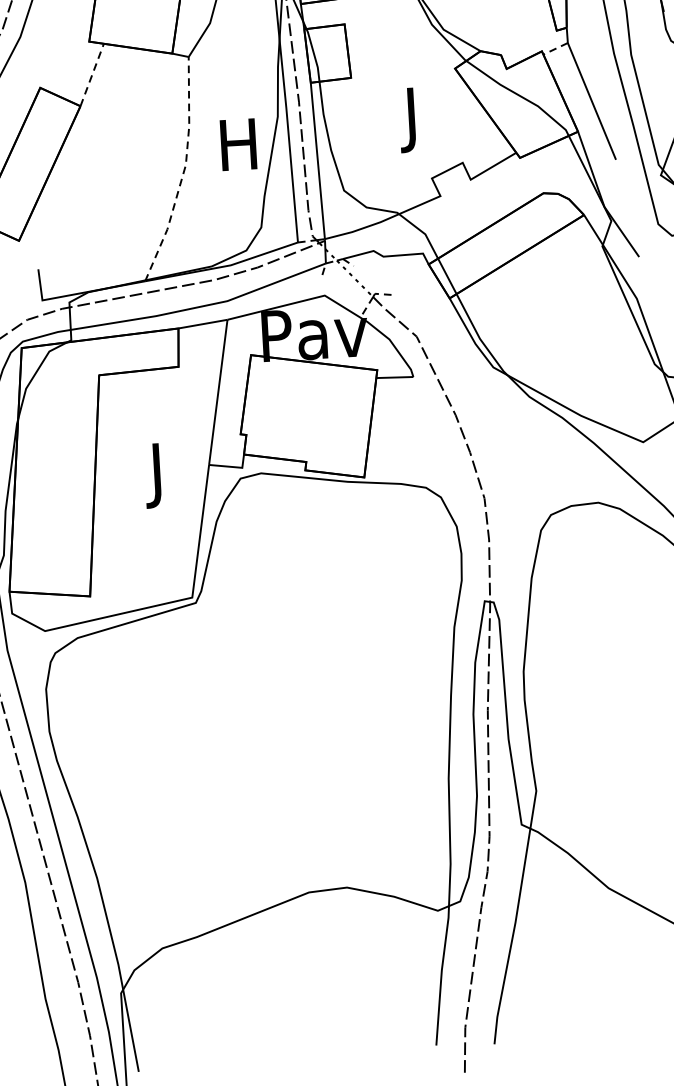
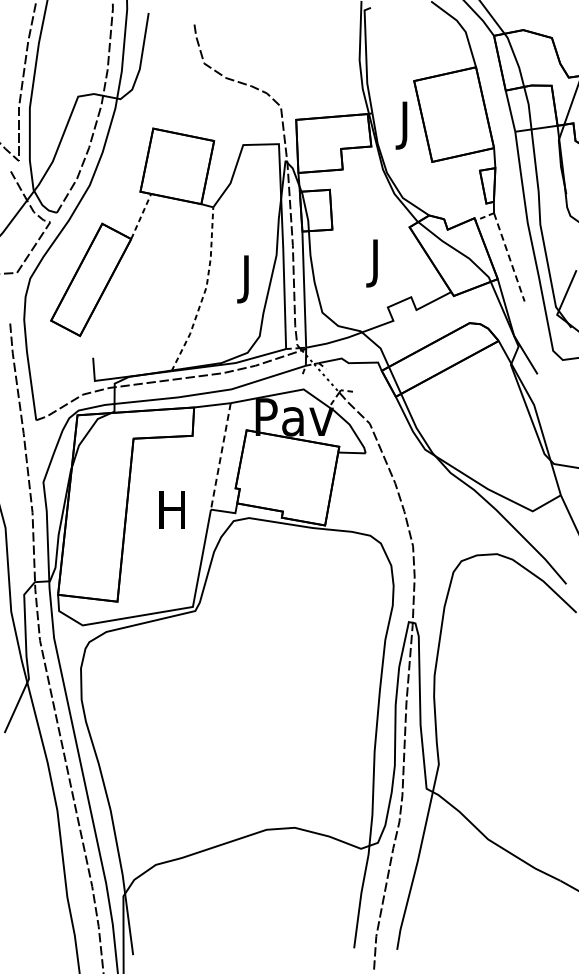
line: (592, 101) -> (509, 257), solid -> dashed
text: (237, 151) -> (245, 279), H -> J
line: (217, 392) -> (220, 456), solid -> dashed
text: (156, 475) -> (171, 515), J -> H

